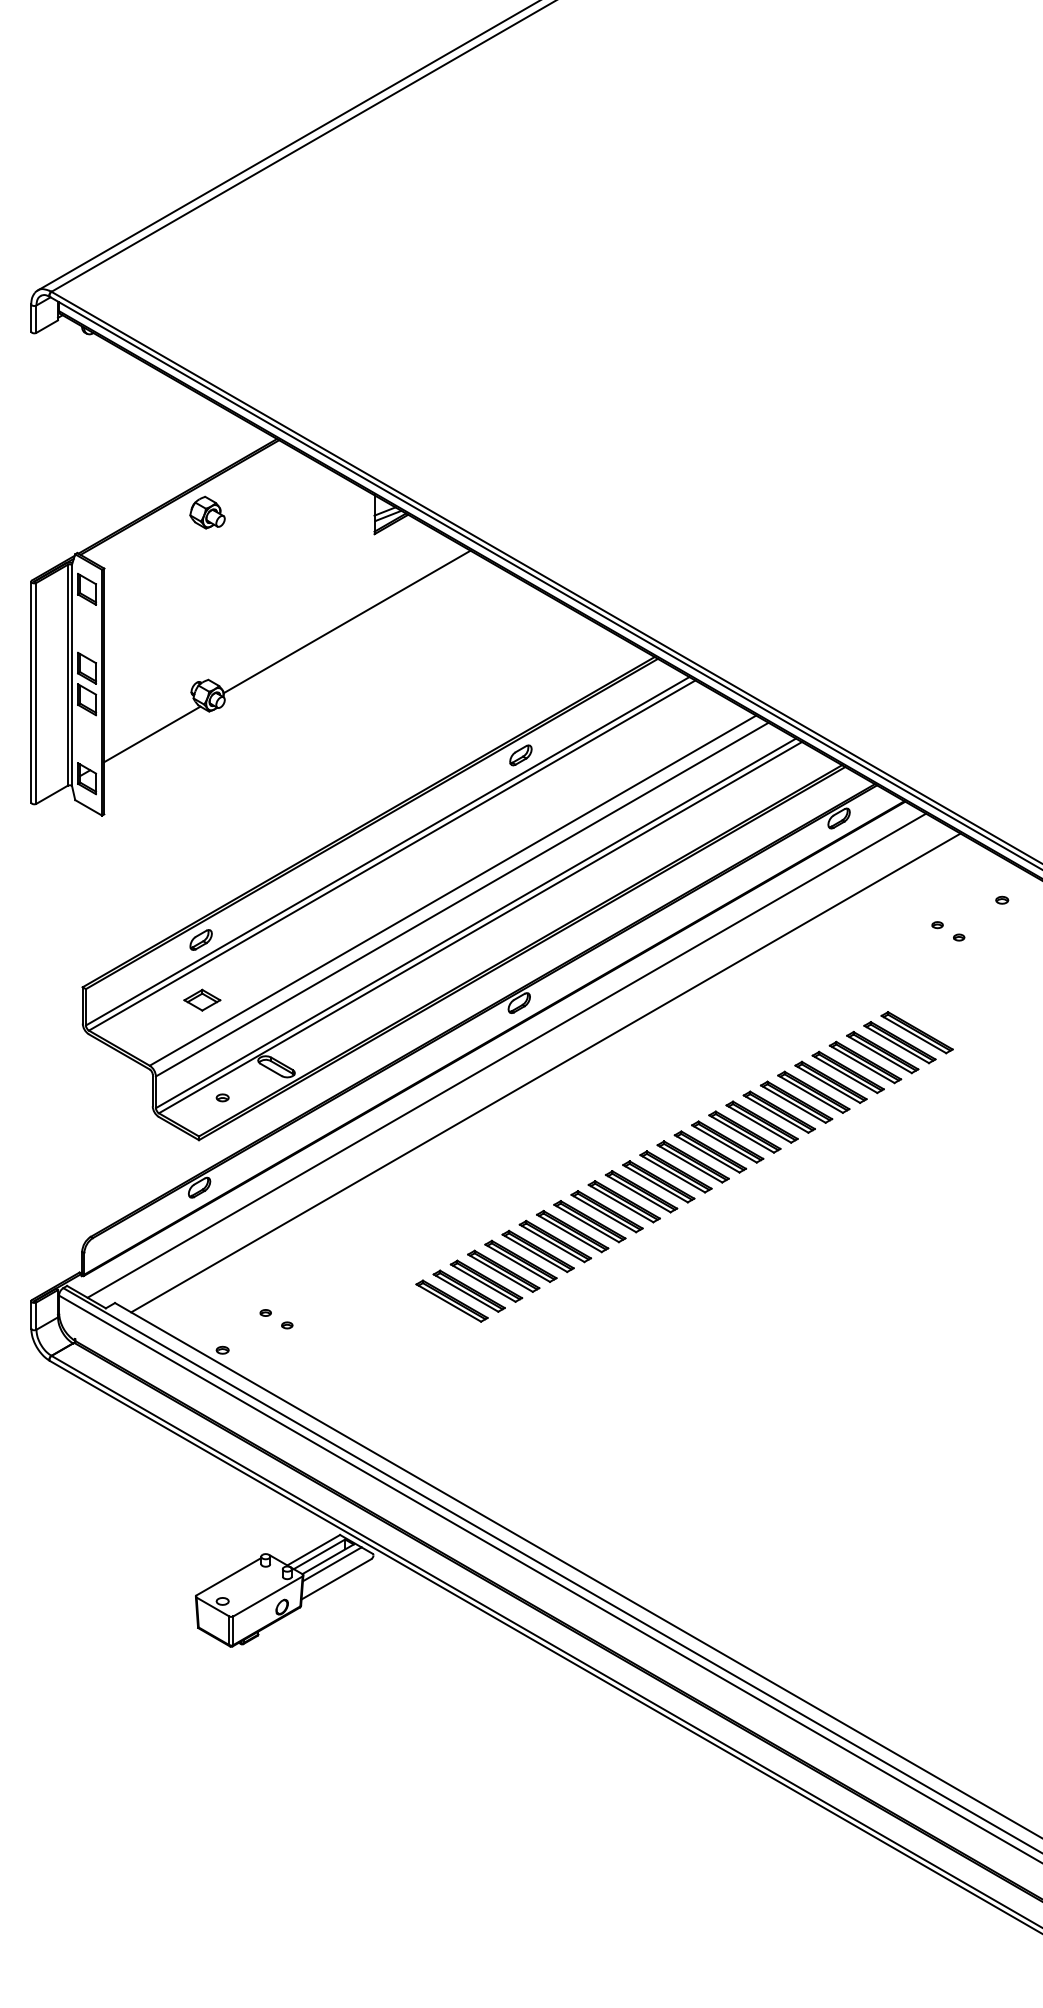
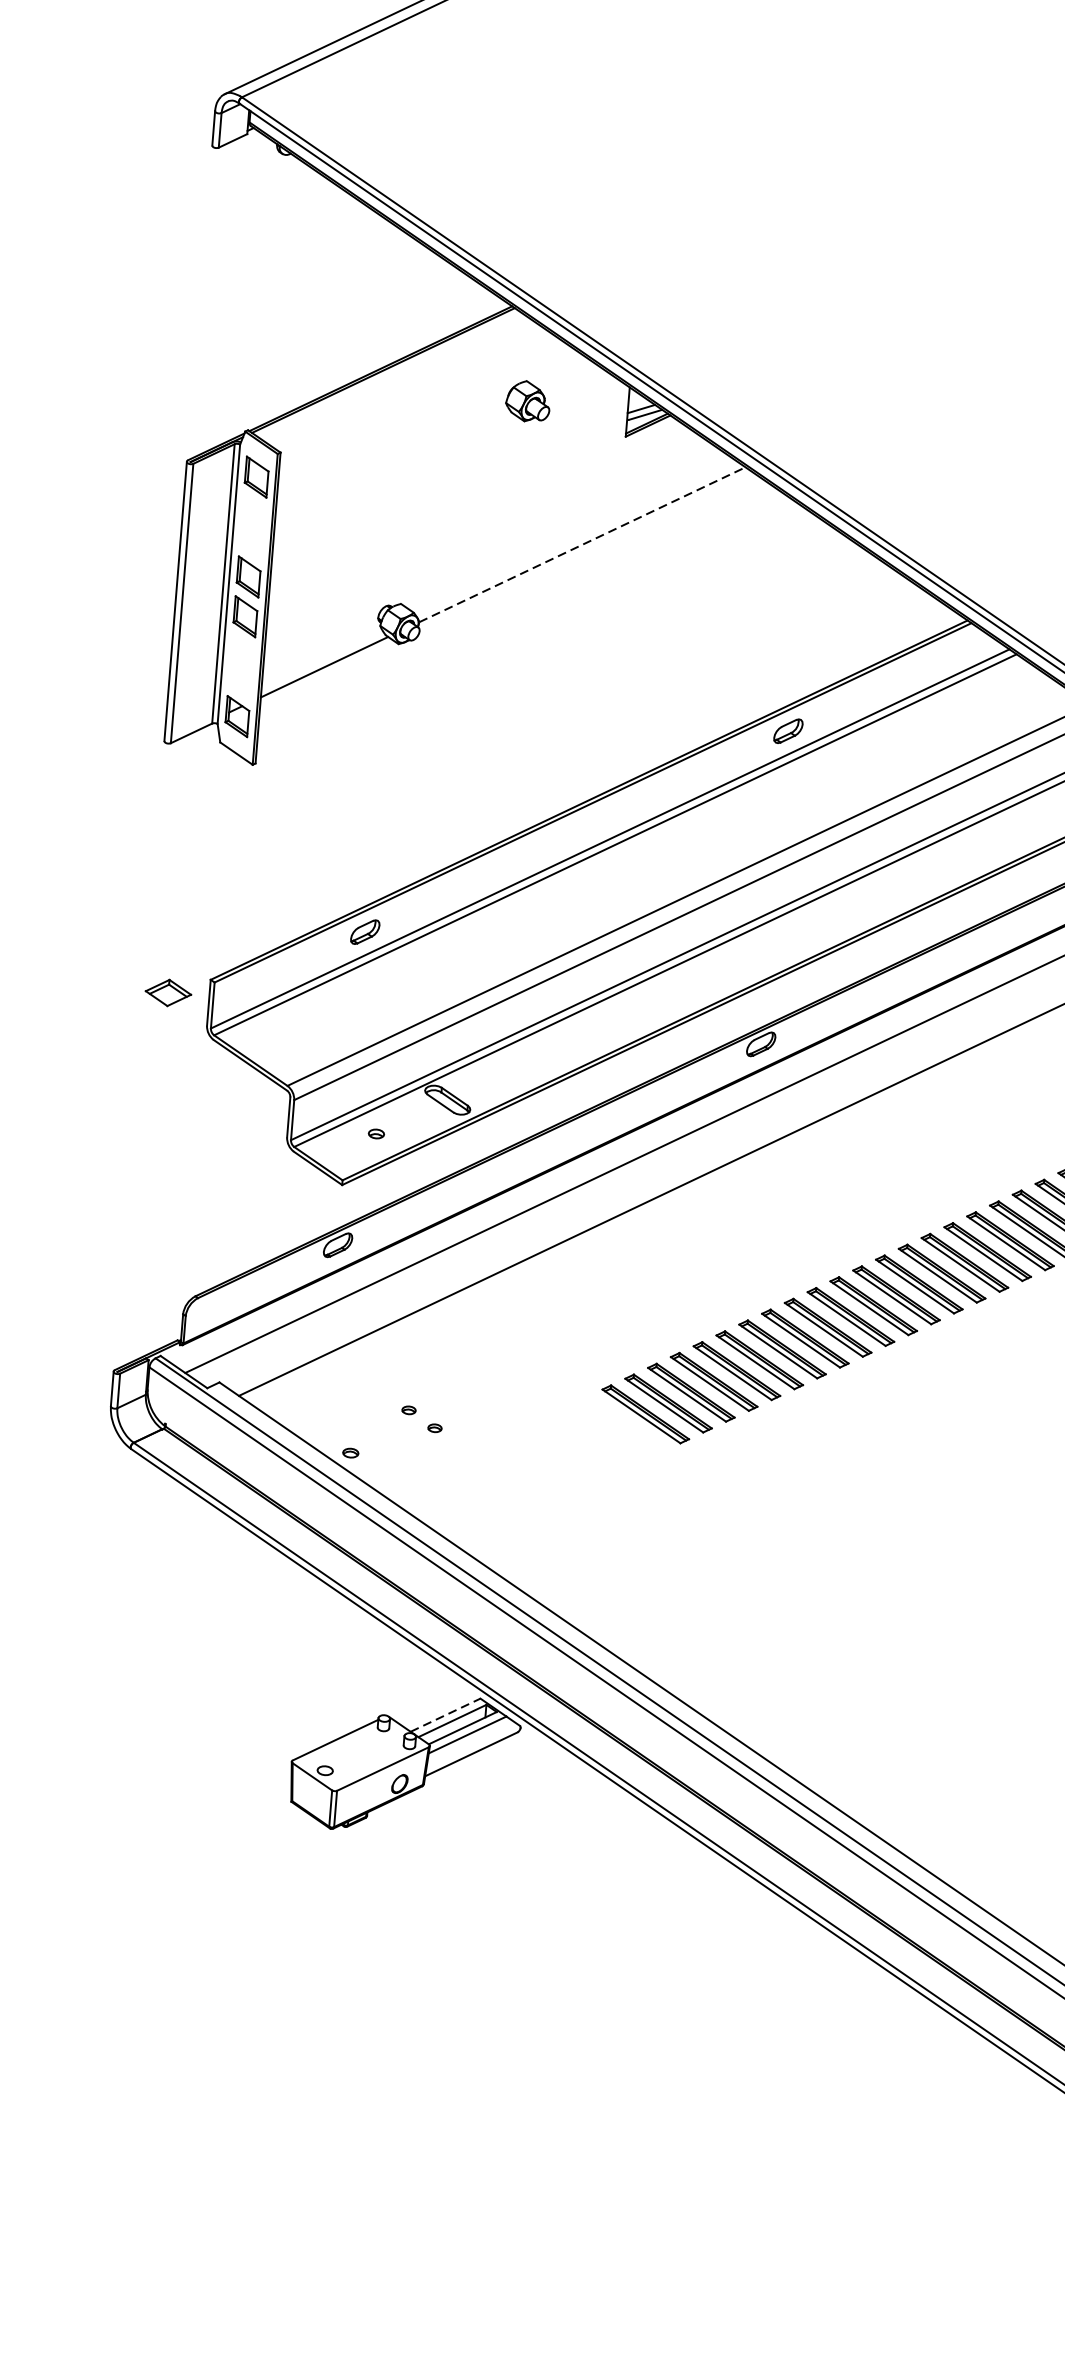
part: (207, 512) -> (528, 401), moved
line: (347, 621) -> (582, 544), solid -> dashed
part: (202, 999) -> (168, 992), moved
line: (314, 1549) -> (446, 1714), solid -> dashed

